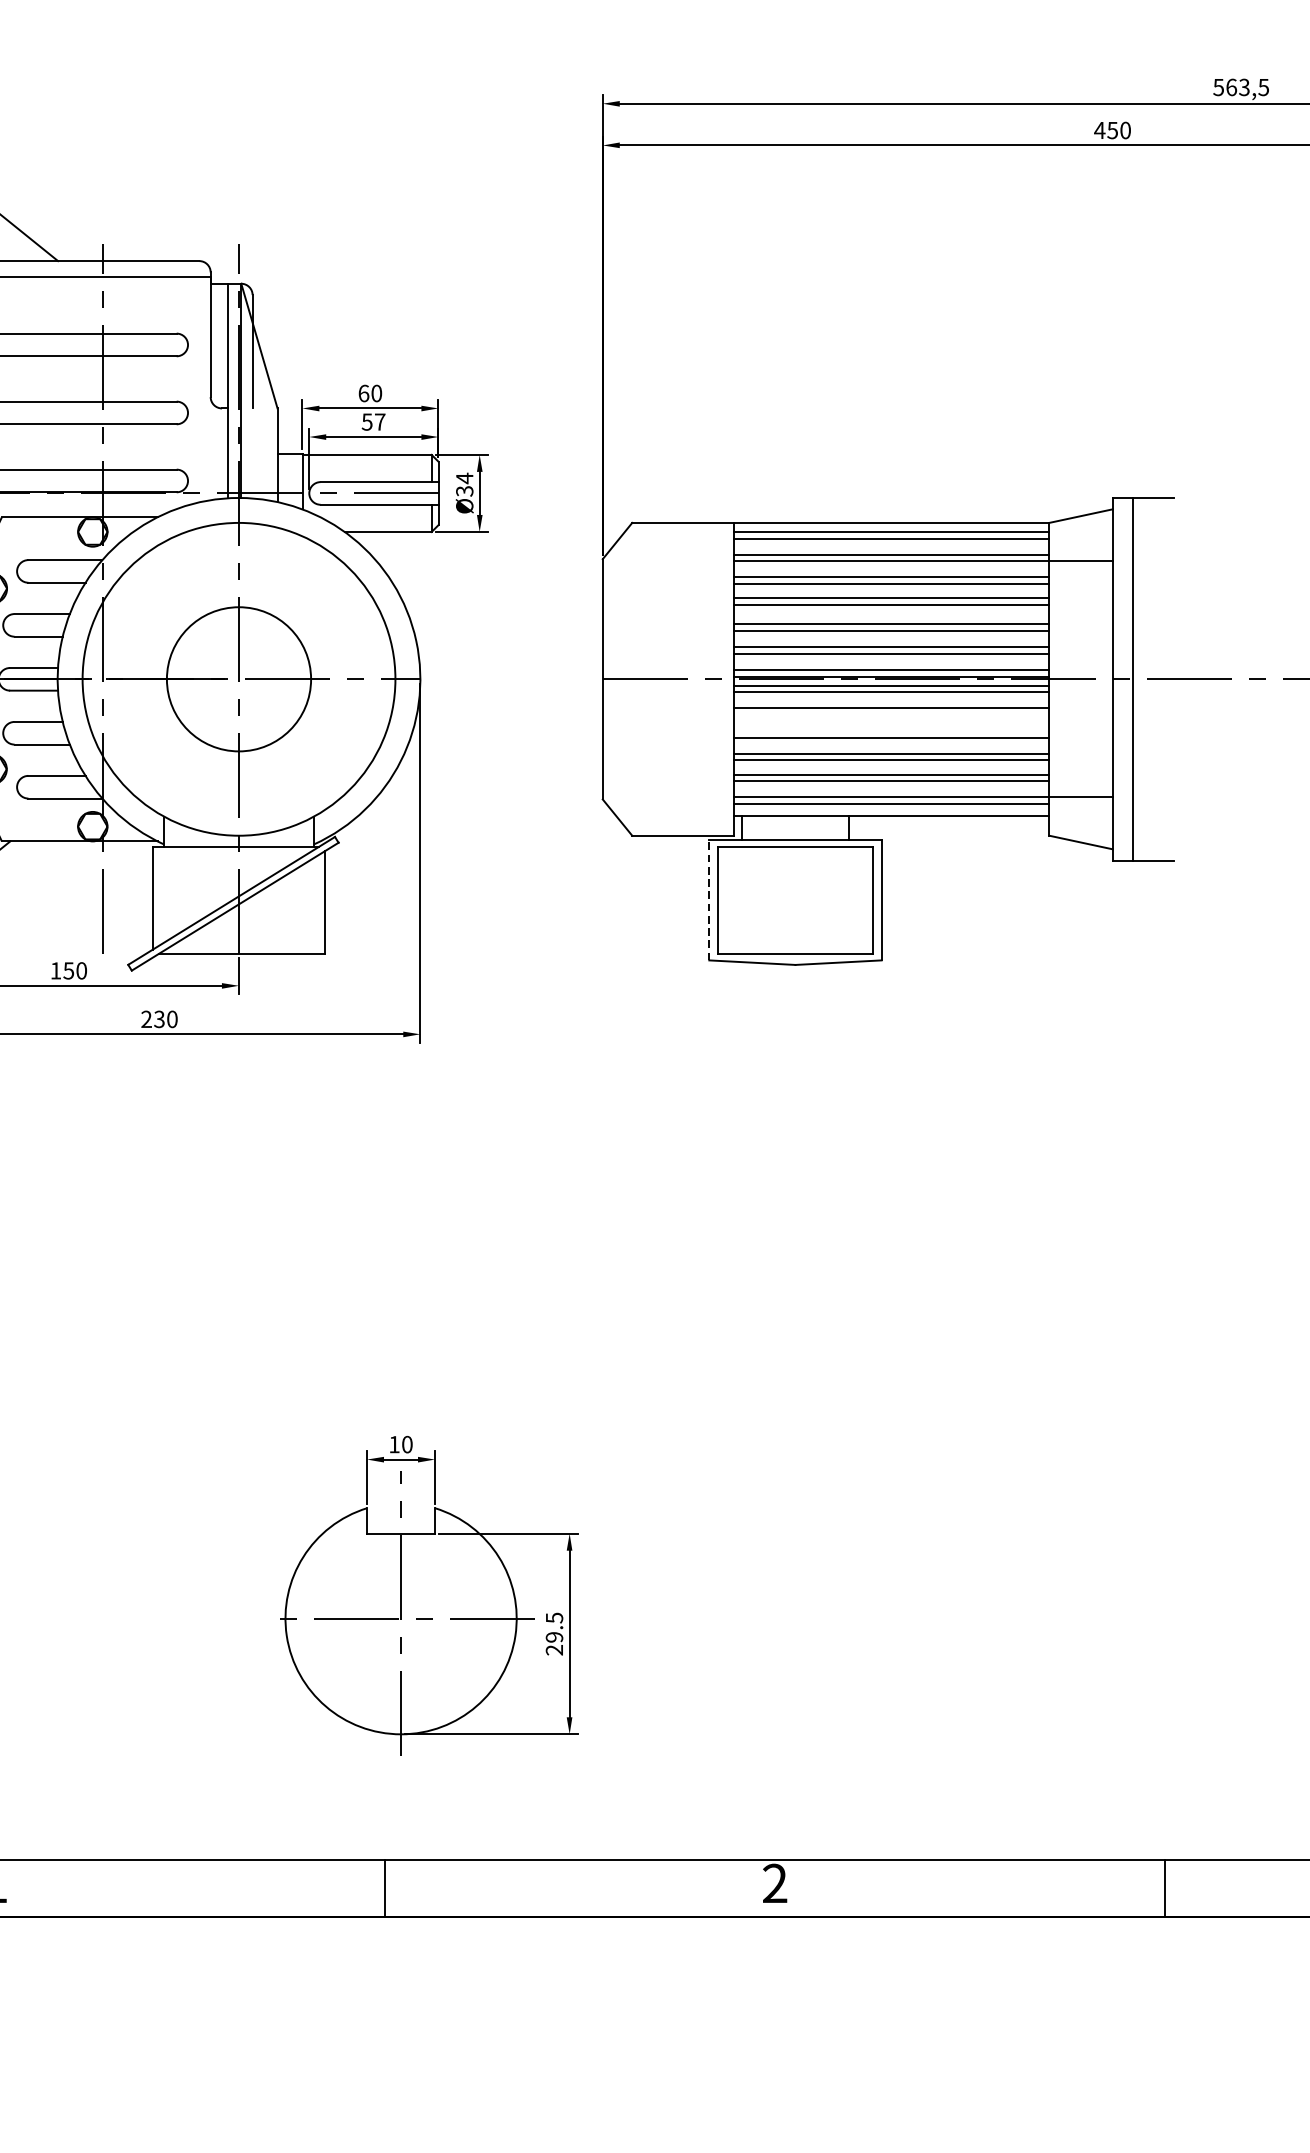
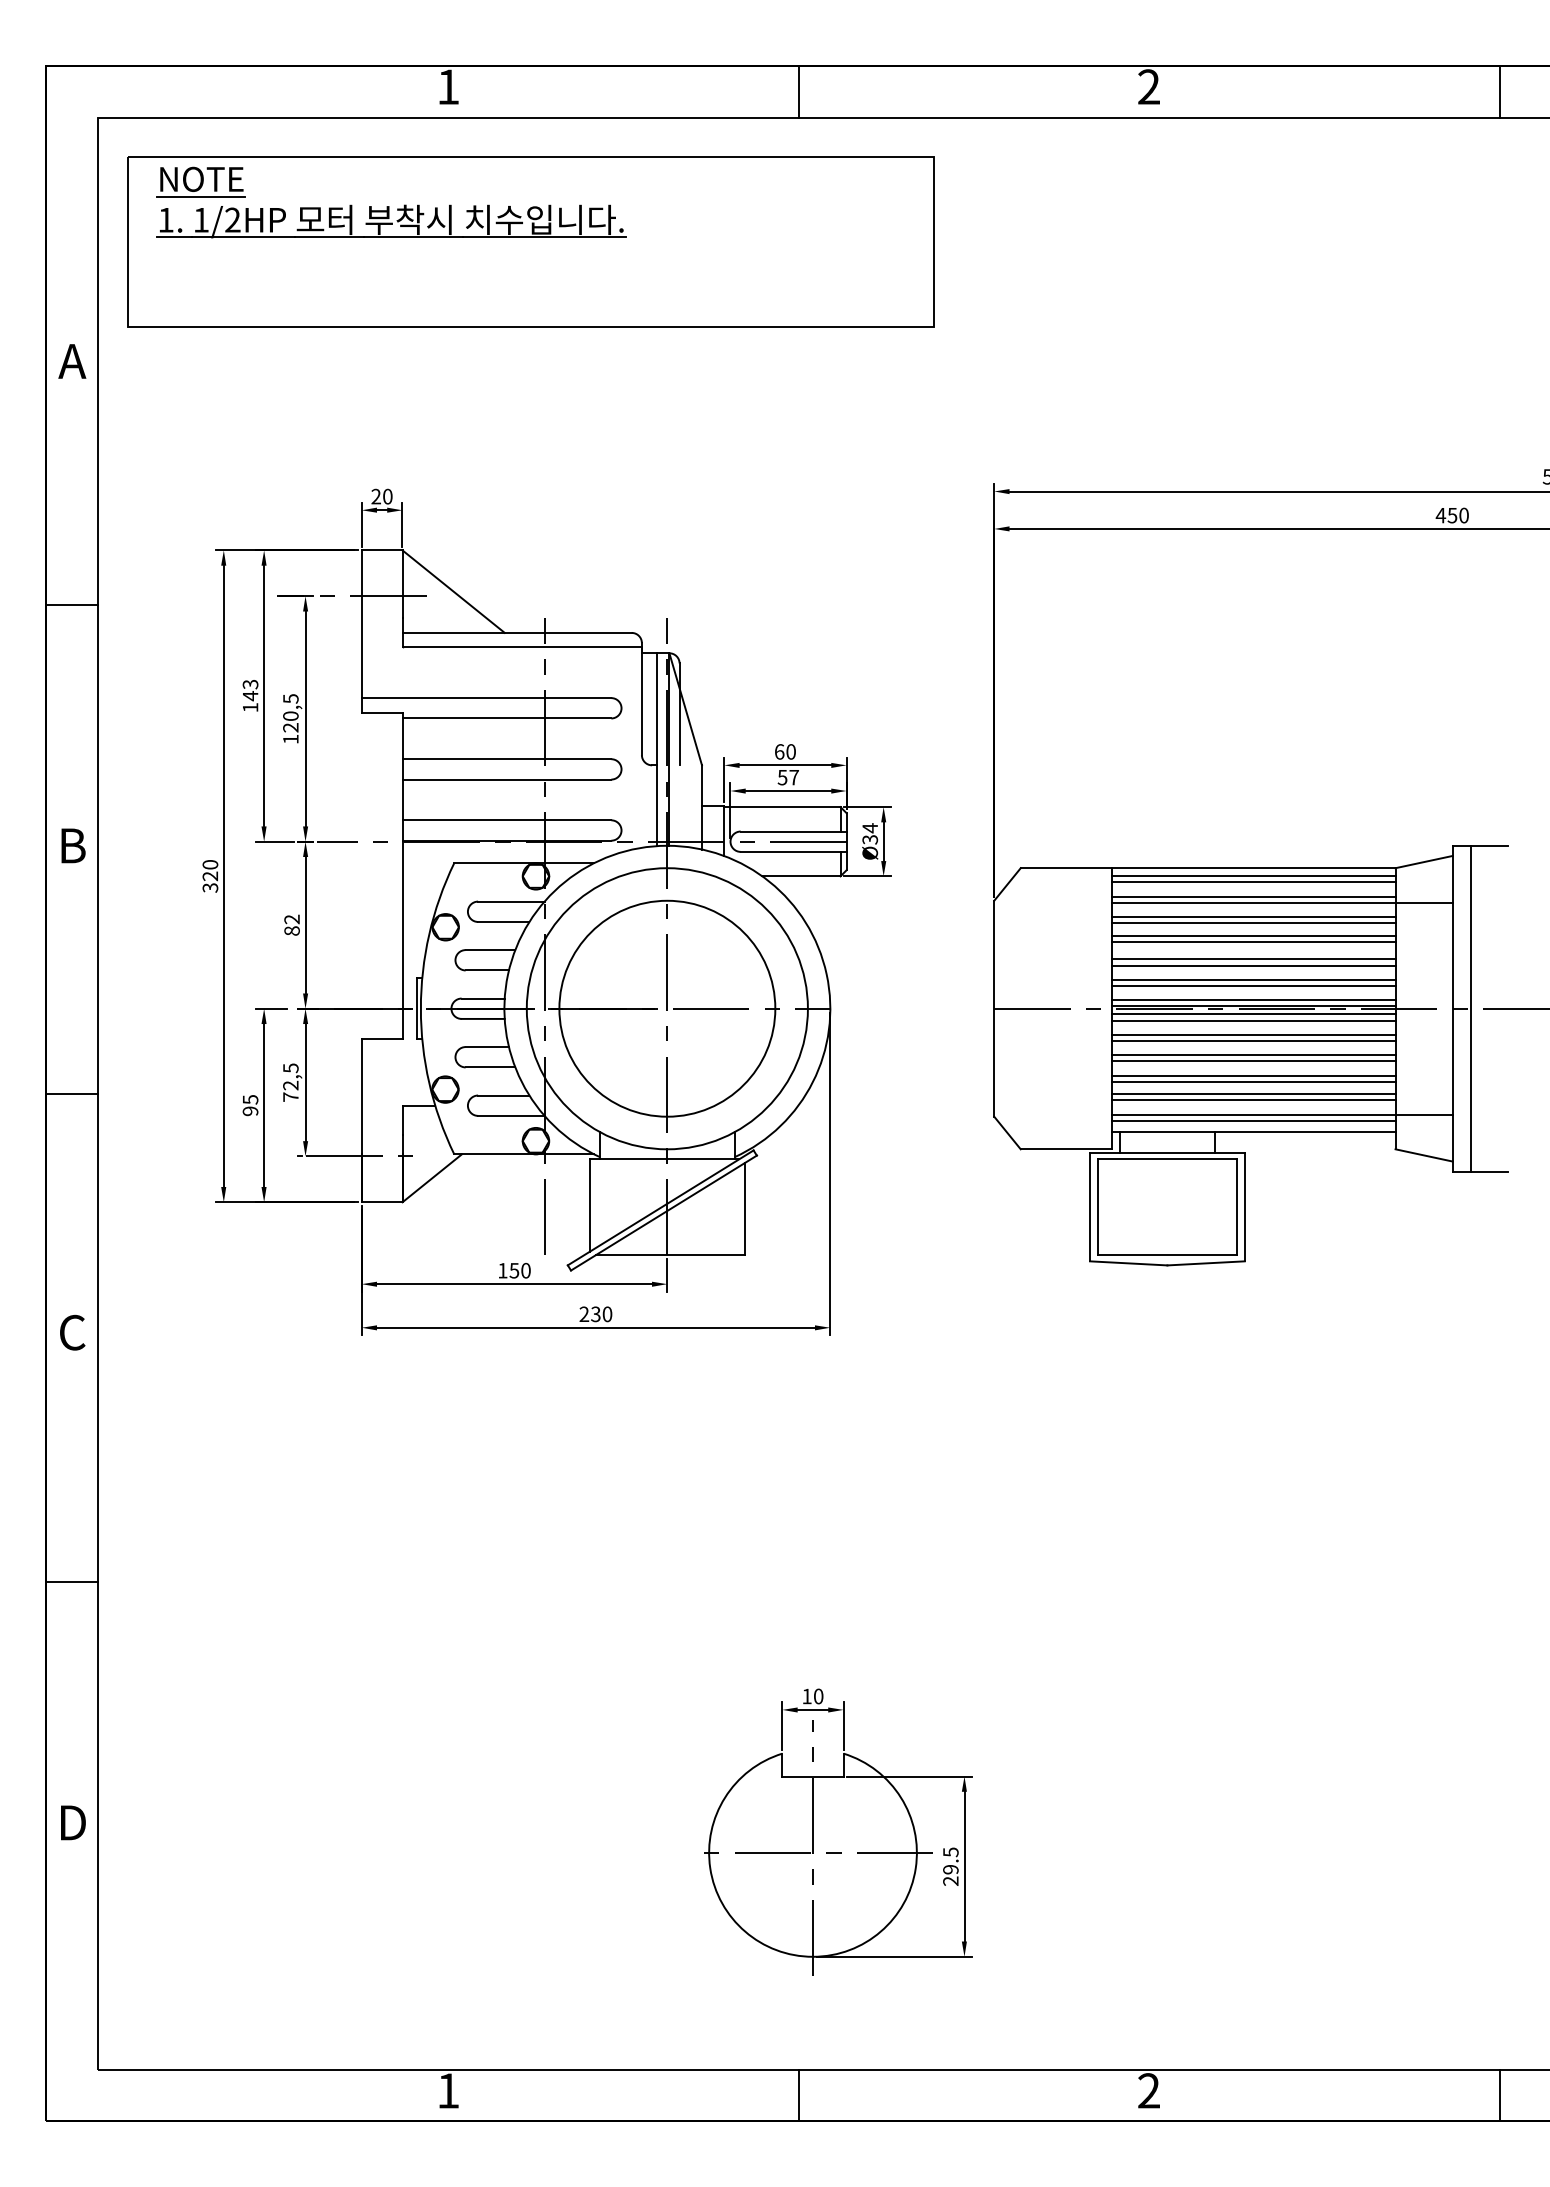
circle: (239, 679) -> (667, 1008), size x1.67
line: (891, 714) -> (1253, 1040), added
line: (891, 731) -> (1253, 1055), added
line: (708, 900) -> (1089, 1207), dashed -> solid

